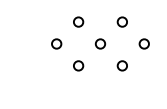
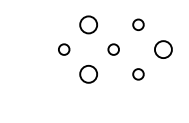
circle: (78, 21) -> (88, 24), size x1.6
circle: (143, 43) -> (162, 49), size x1.6
circle: (78, 65) -> (88, 73), size x1.6

